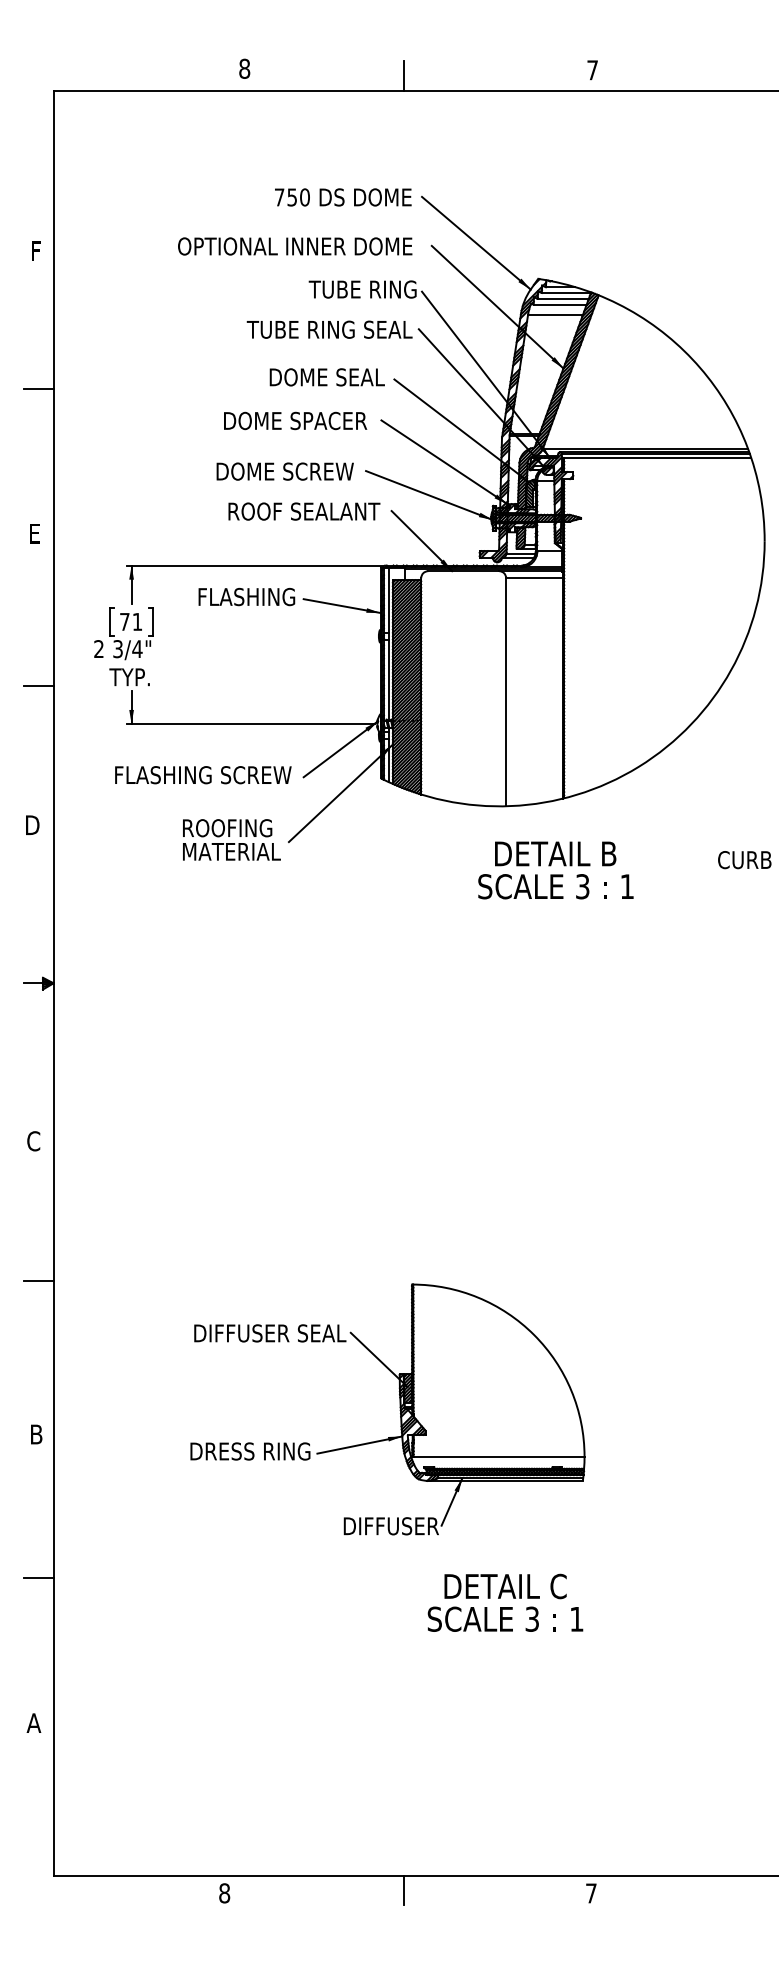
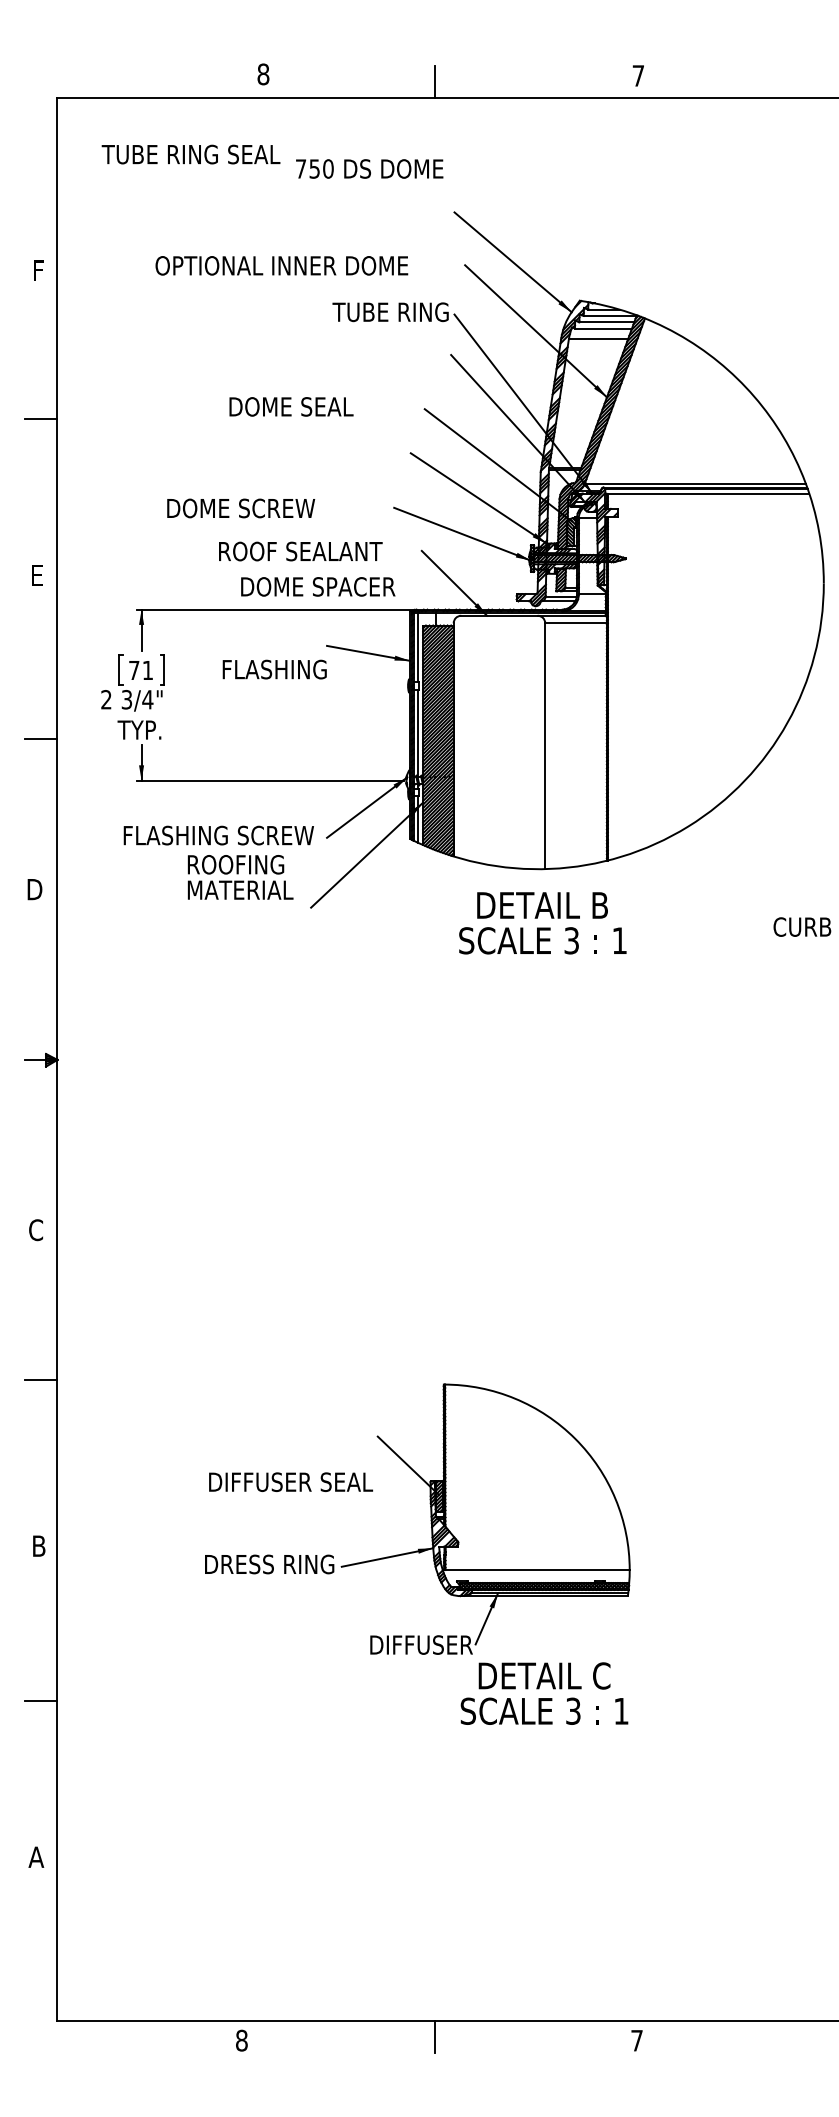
text: (343, 196) -> (369, 168), moved
text: (294, 246) -> (281, 265), moved
text: (329, 329) -> (190, 154), moved
text: (327, 377) -> (291, 406), moved
text: (295, 420) -> (318, 586), moved
text: (285, 471) -> (241, 508), moved
text: (304, 511) -> (300, 551), moved
text: (246, 596) -> (274, 669), moved
text: (231, 840) -> (240, 877), moved
text: (555, 870) -> (542, 923), moved
text: (270, 1332) -> (291, 1481), moved
text: (505, 1602) -> (544, 1693), moved

